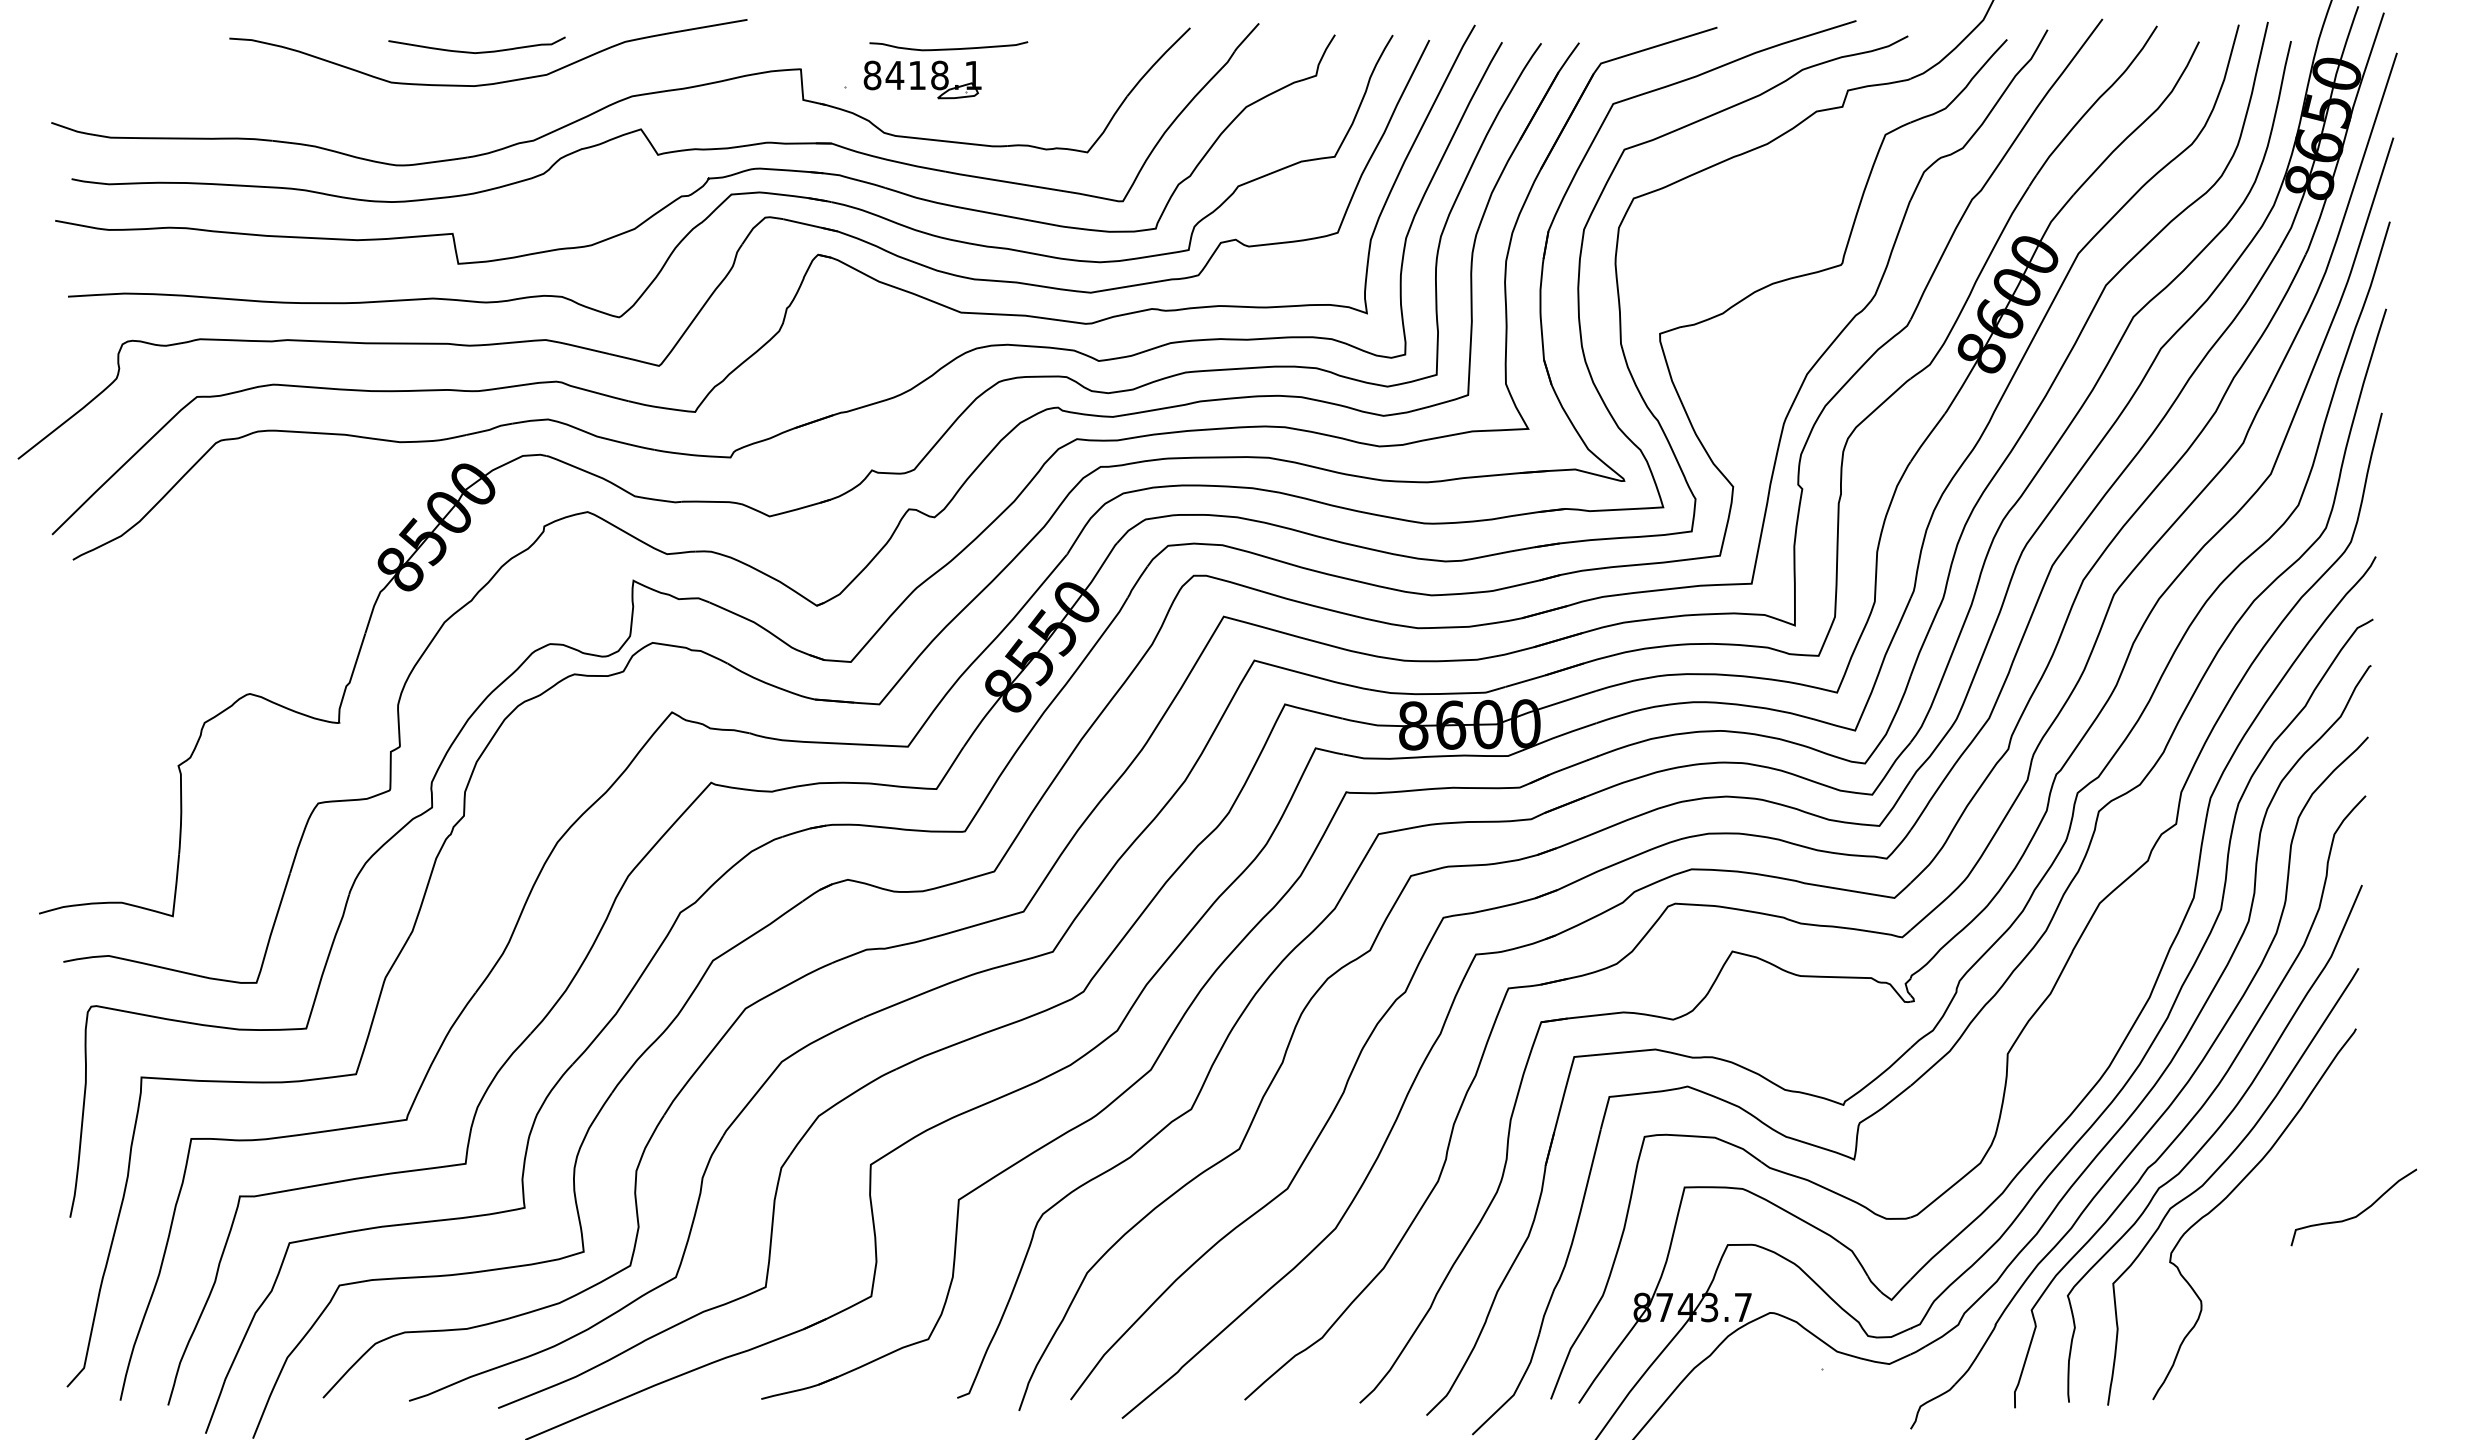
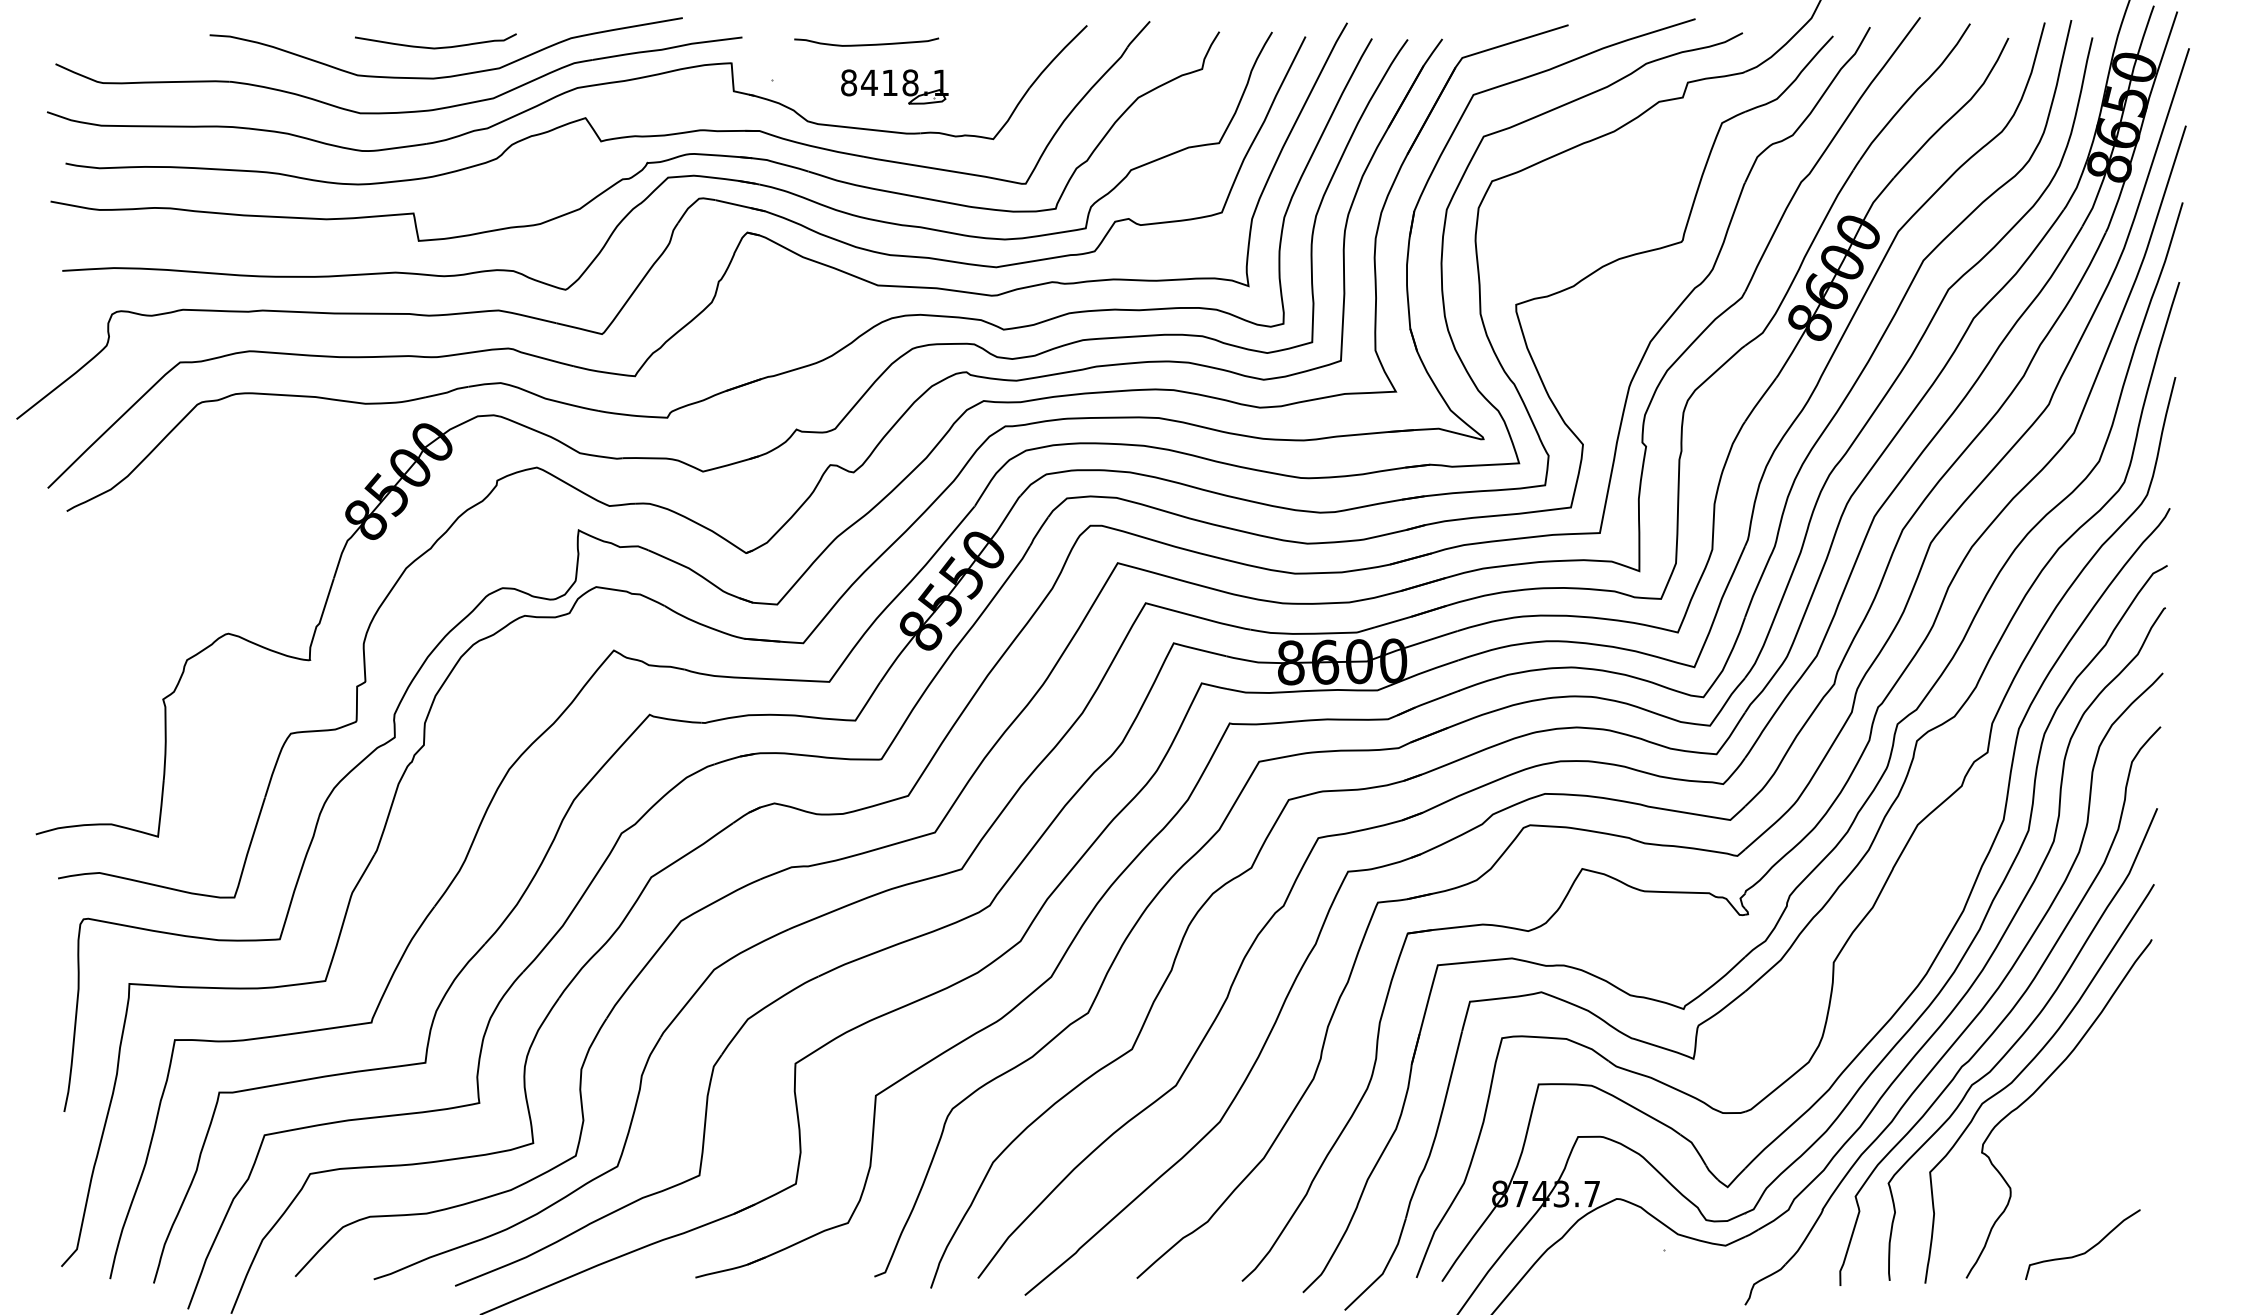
part: (922, 79) -> (894, 86), moved
part: (436, 122) -> (398, 111), added
curve: (2357, 1213) -> (2086, 1250), moved

